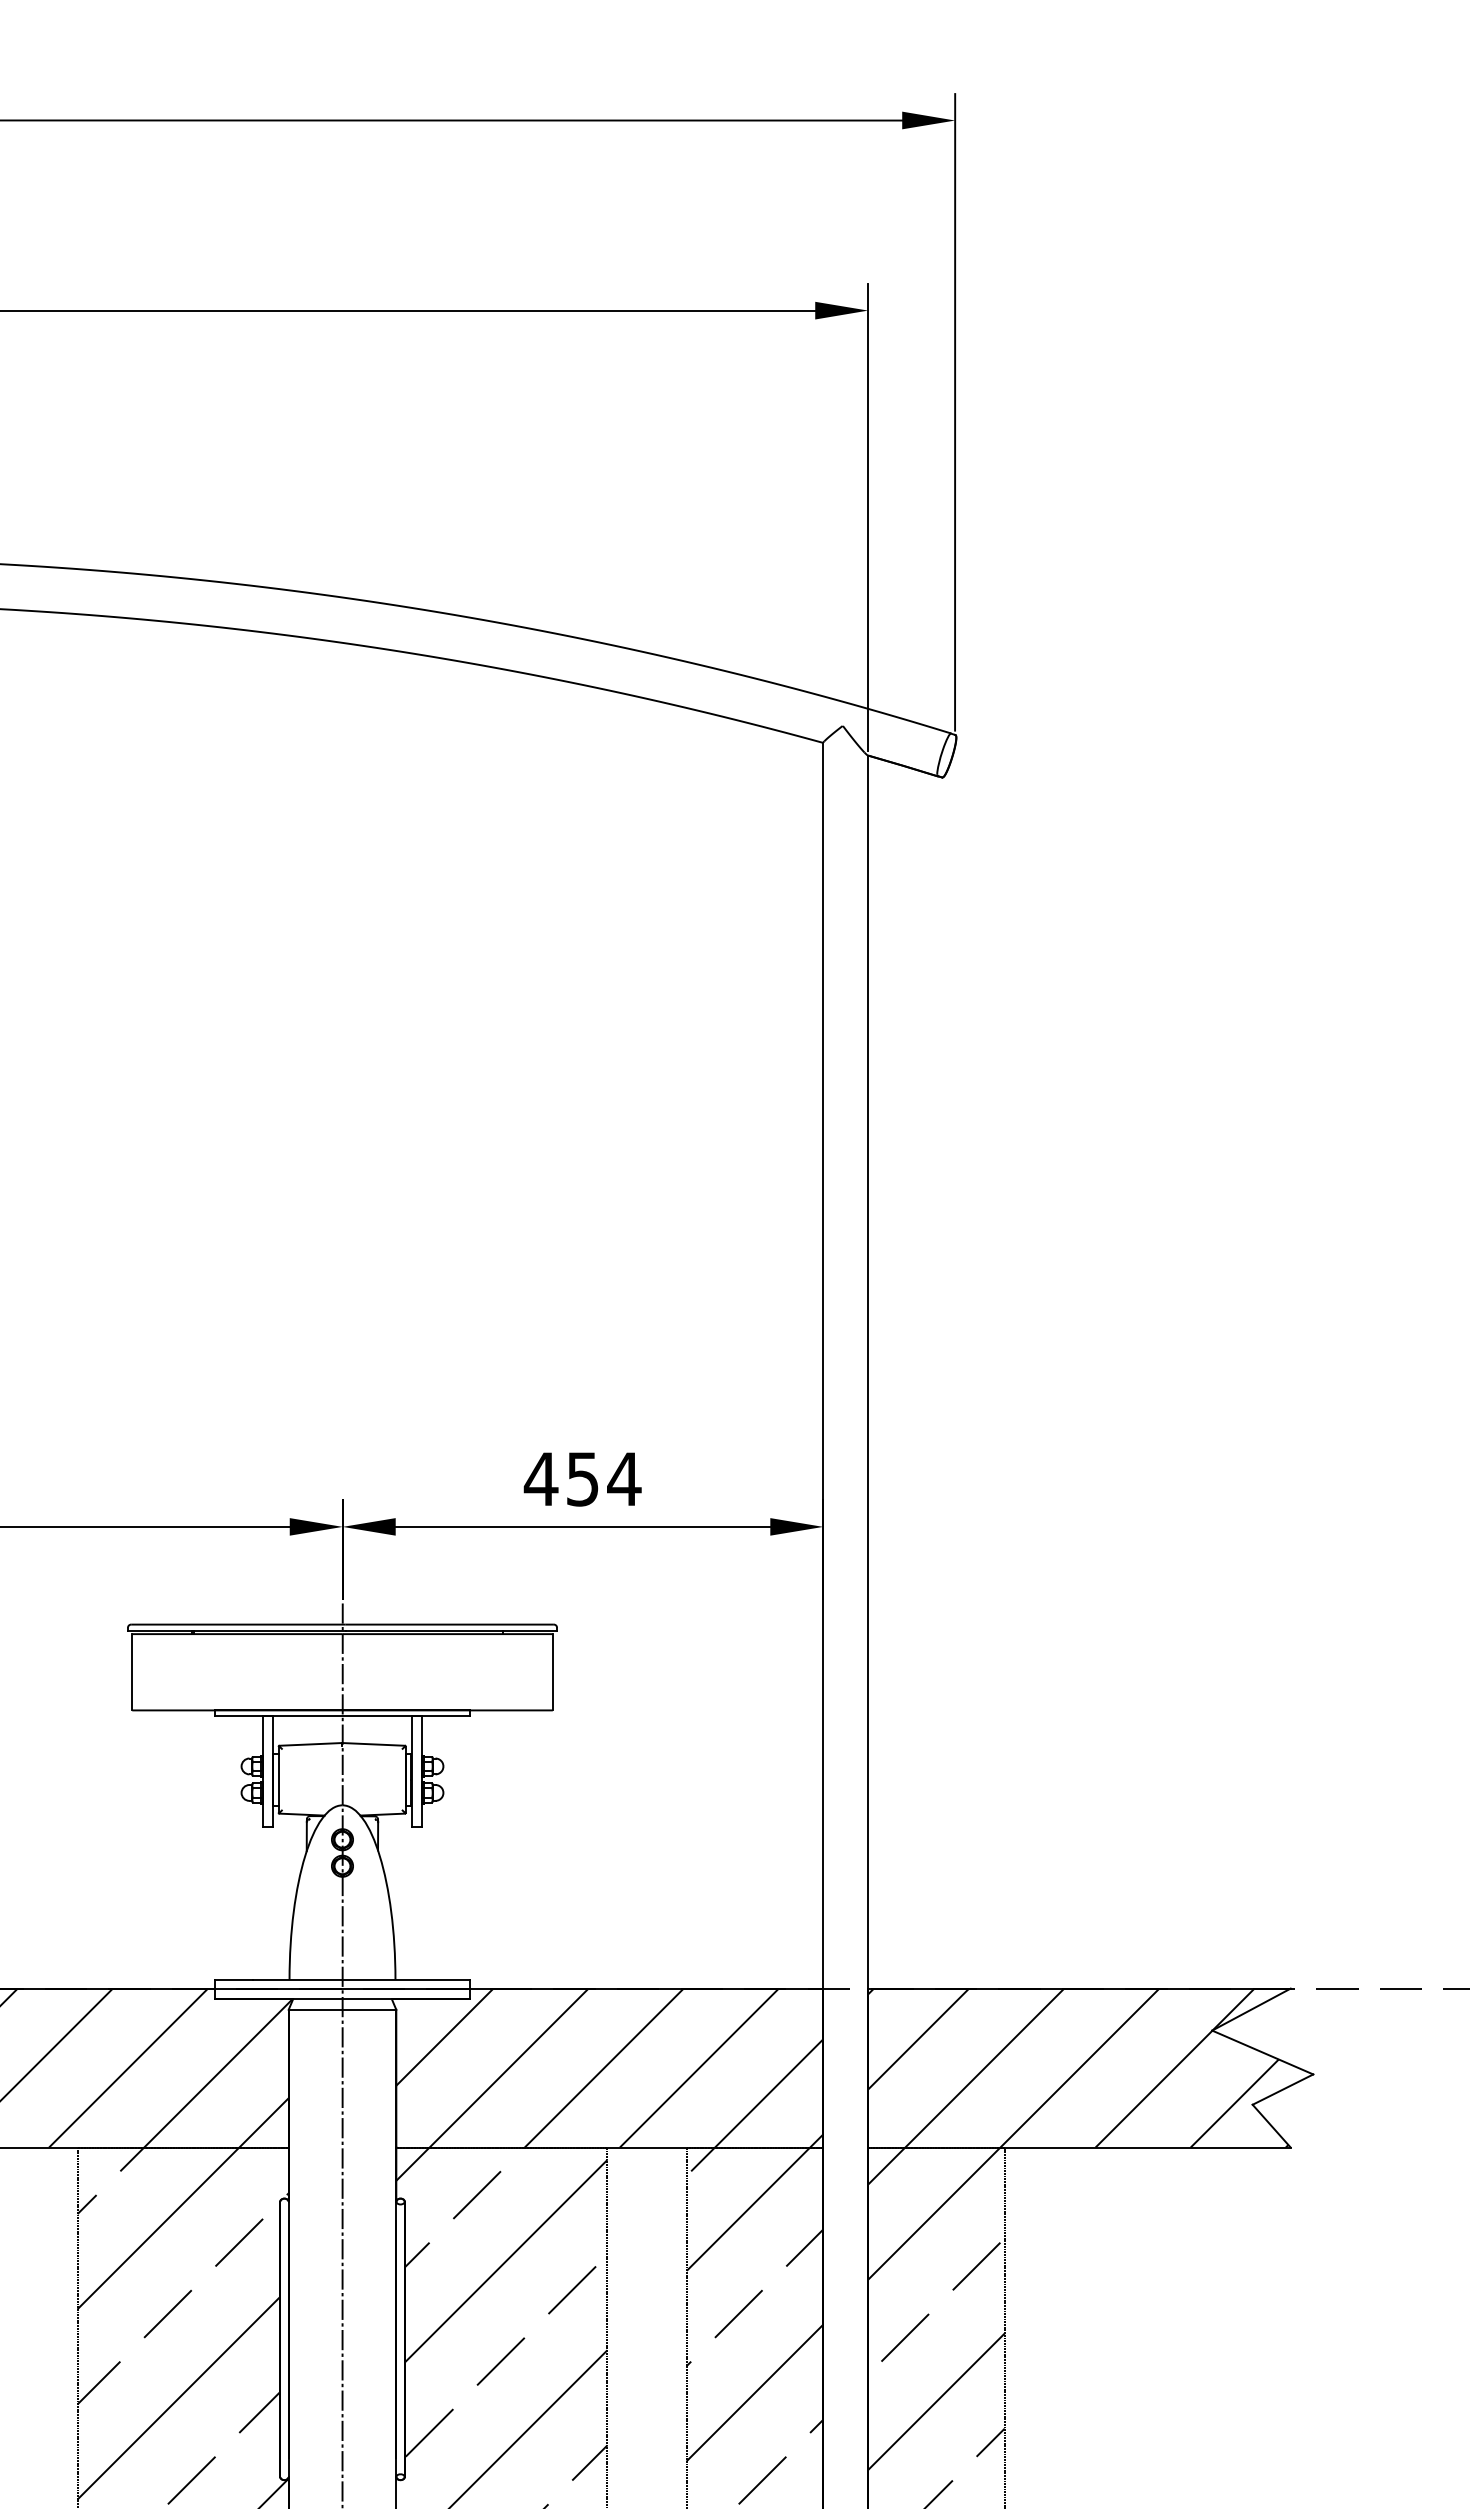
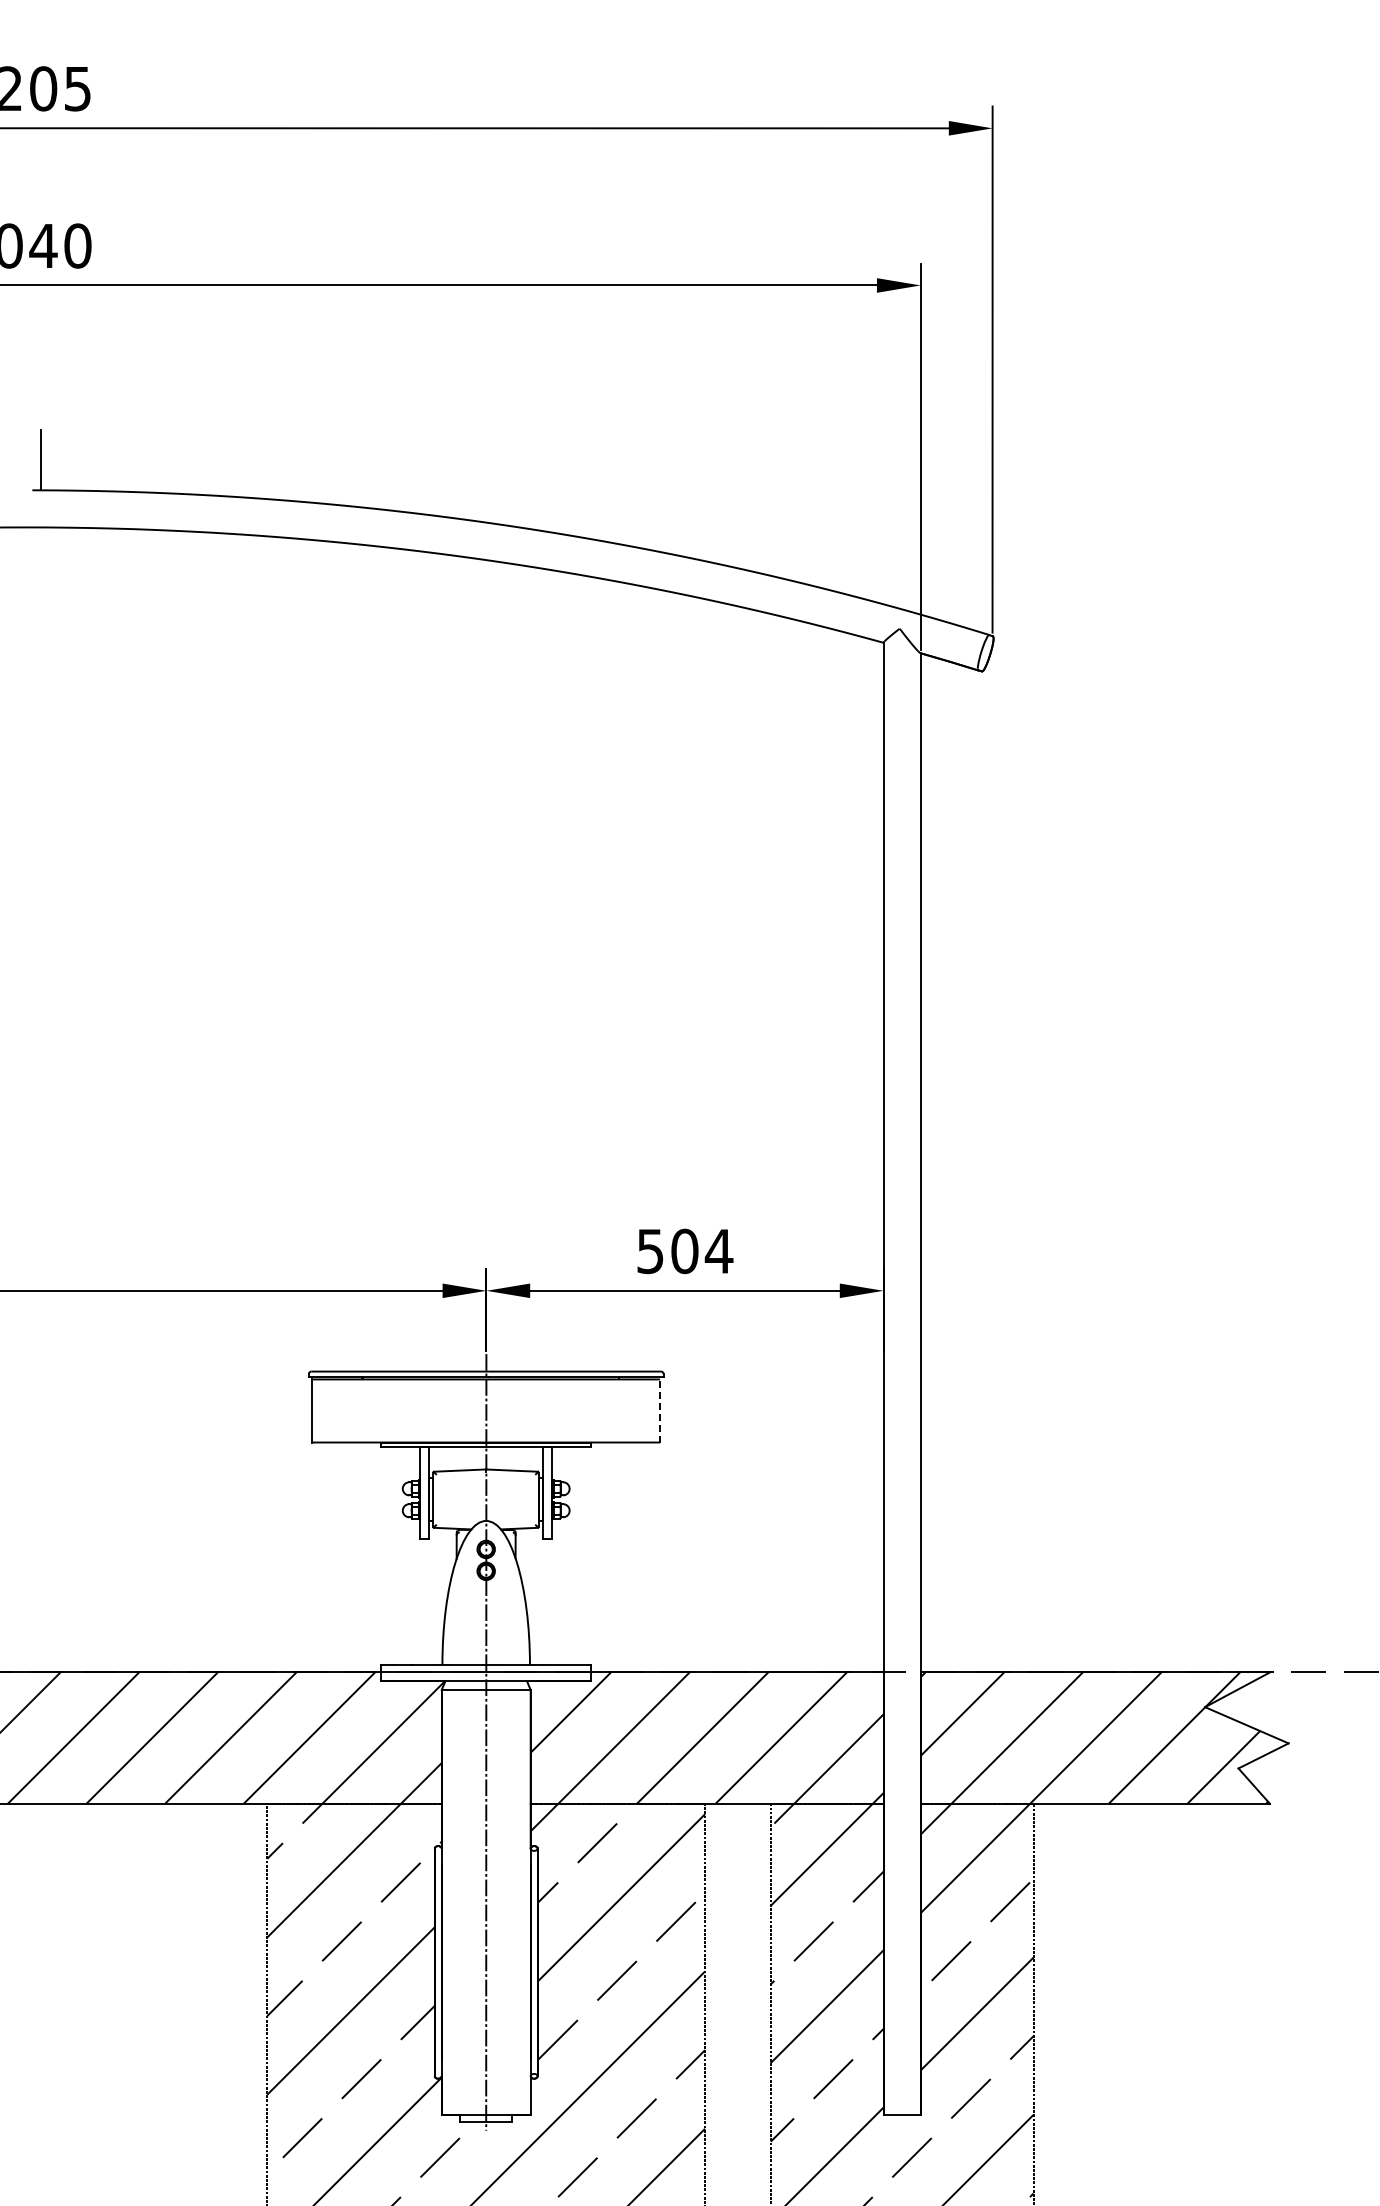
text: (561, 1479) -> (667, 1251), 454 -> 504
line: (553, 1671) -> (660, 1410), solid -> dashed

